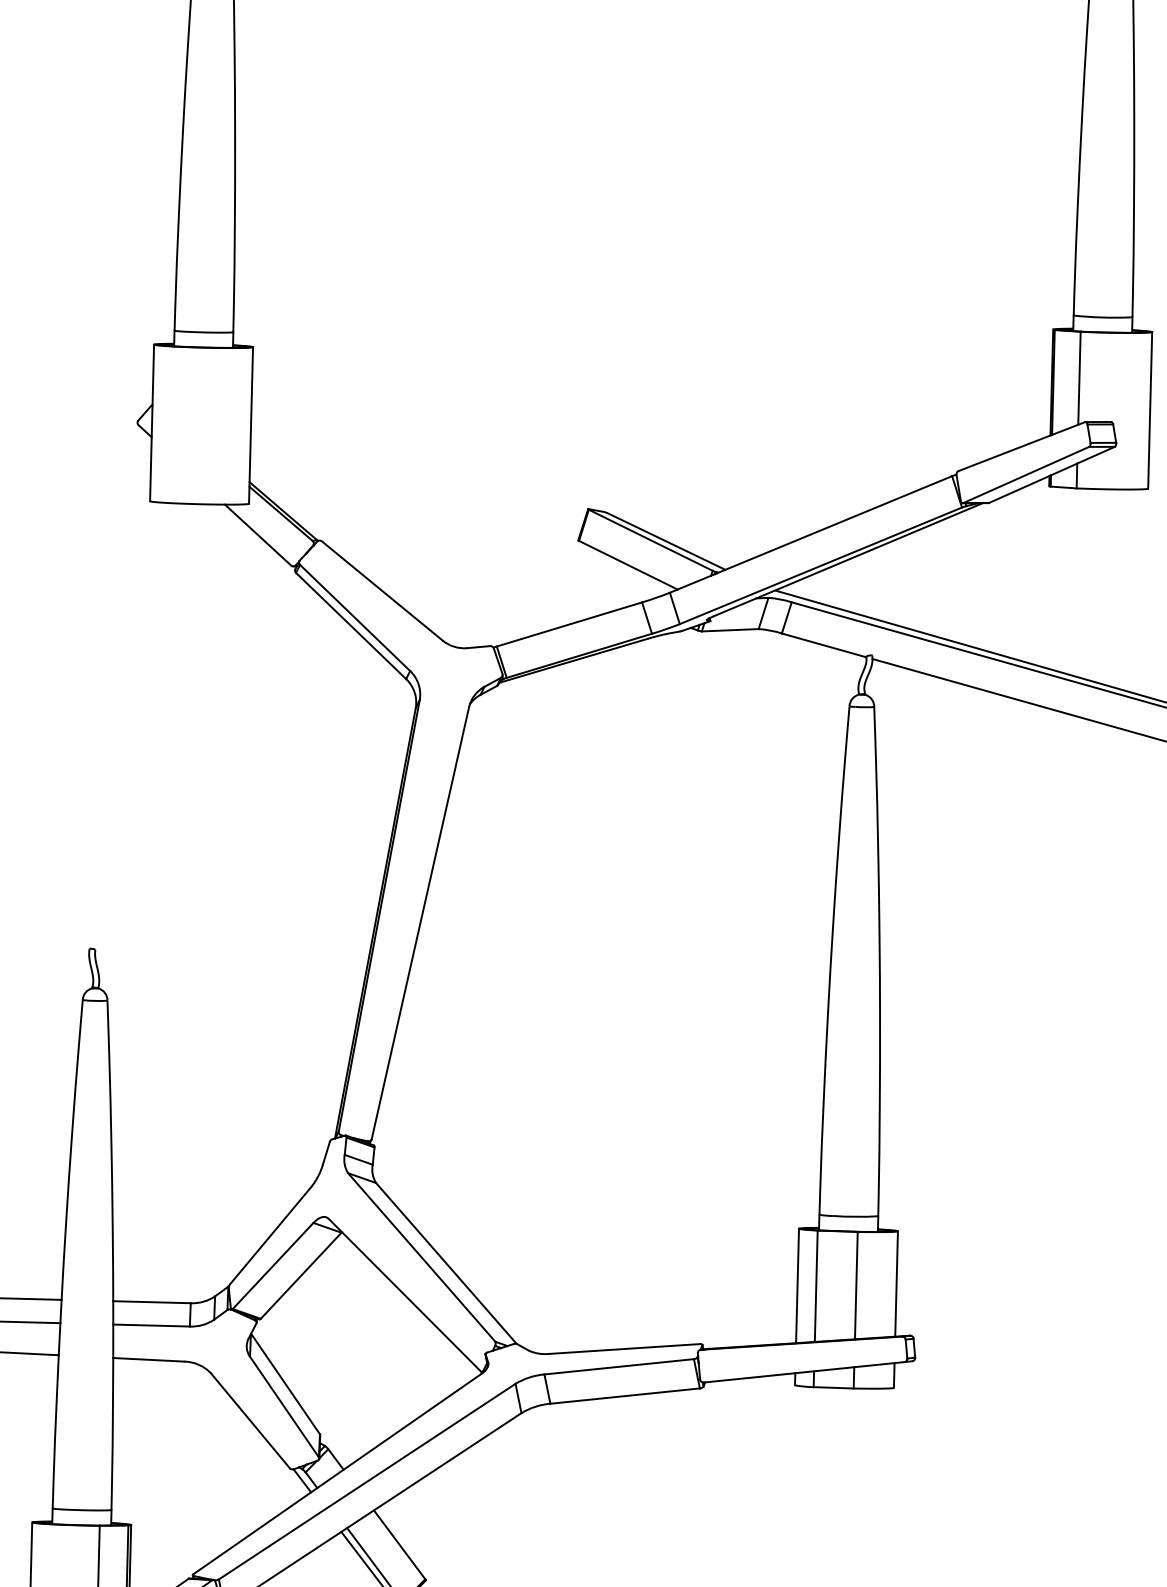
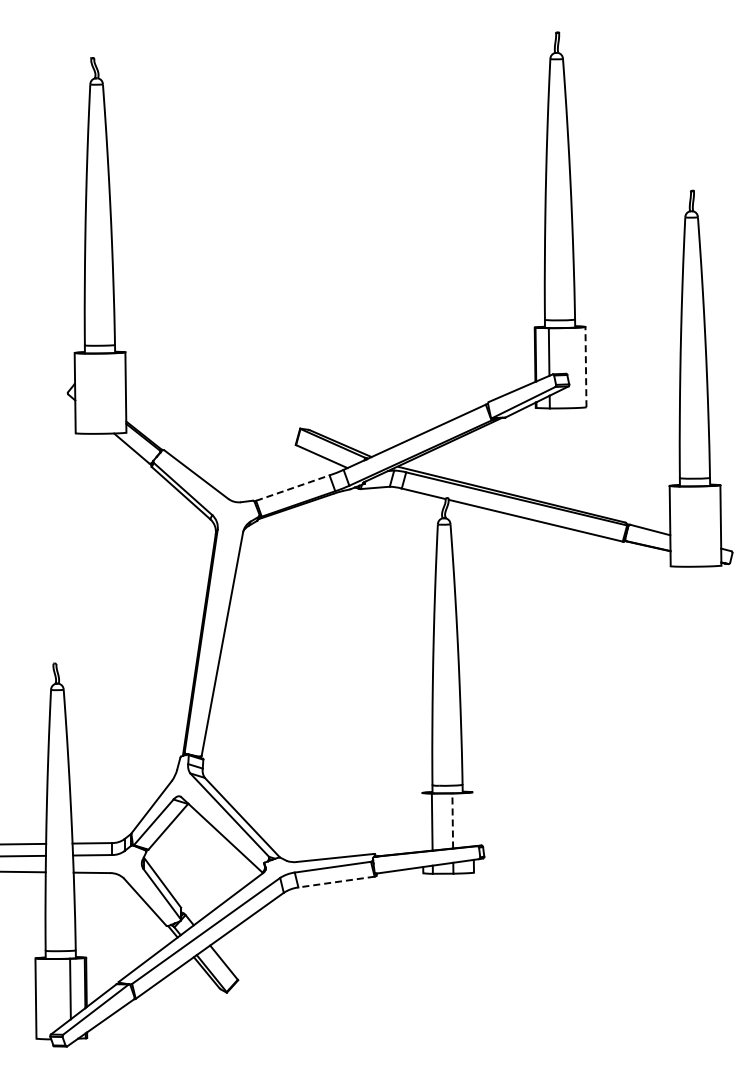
line: (1149, 409) -> (585, 366), solid -> dashed
line: (568, 625) -> (292, 488), solid -> dashed
line: (797, 1284) -> (422, 821), removed
line: (855, 1284) -> (452, 820), solid -> dashed
line: (894, 1284) -> (472, 819), removed
line: (625, 1396) -> (336, 882), solid -> dashed

